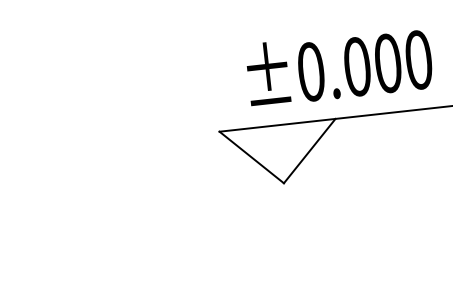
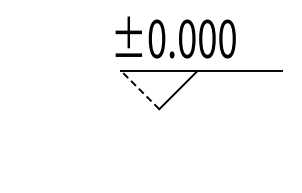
text: (339, 66) -> (175, 37), moved
line: (252, 157) -> (140, 90), solid -> dashed

